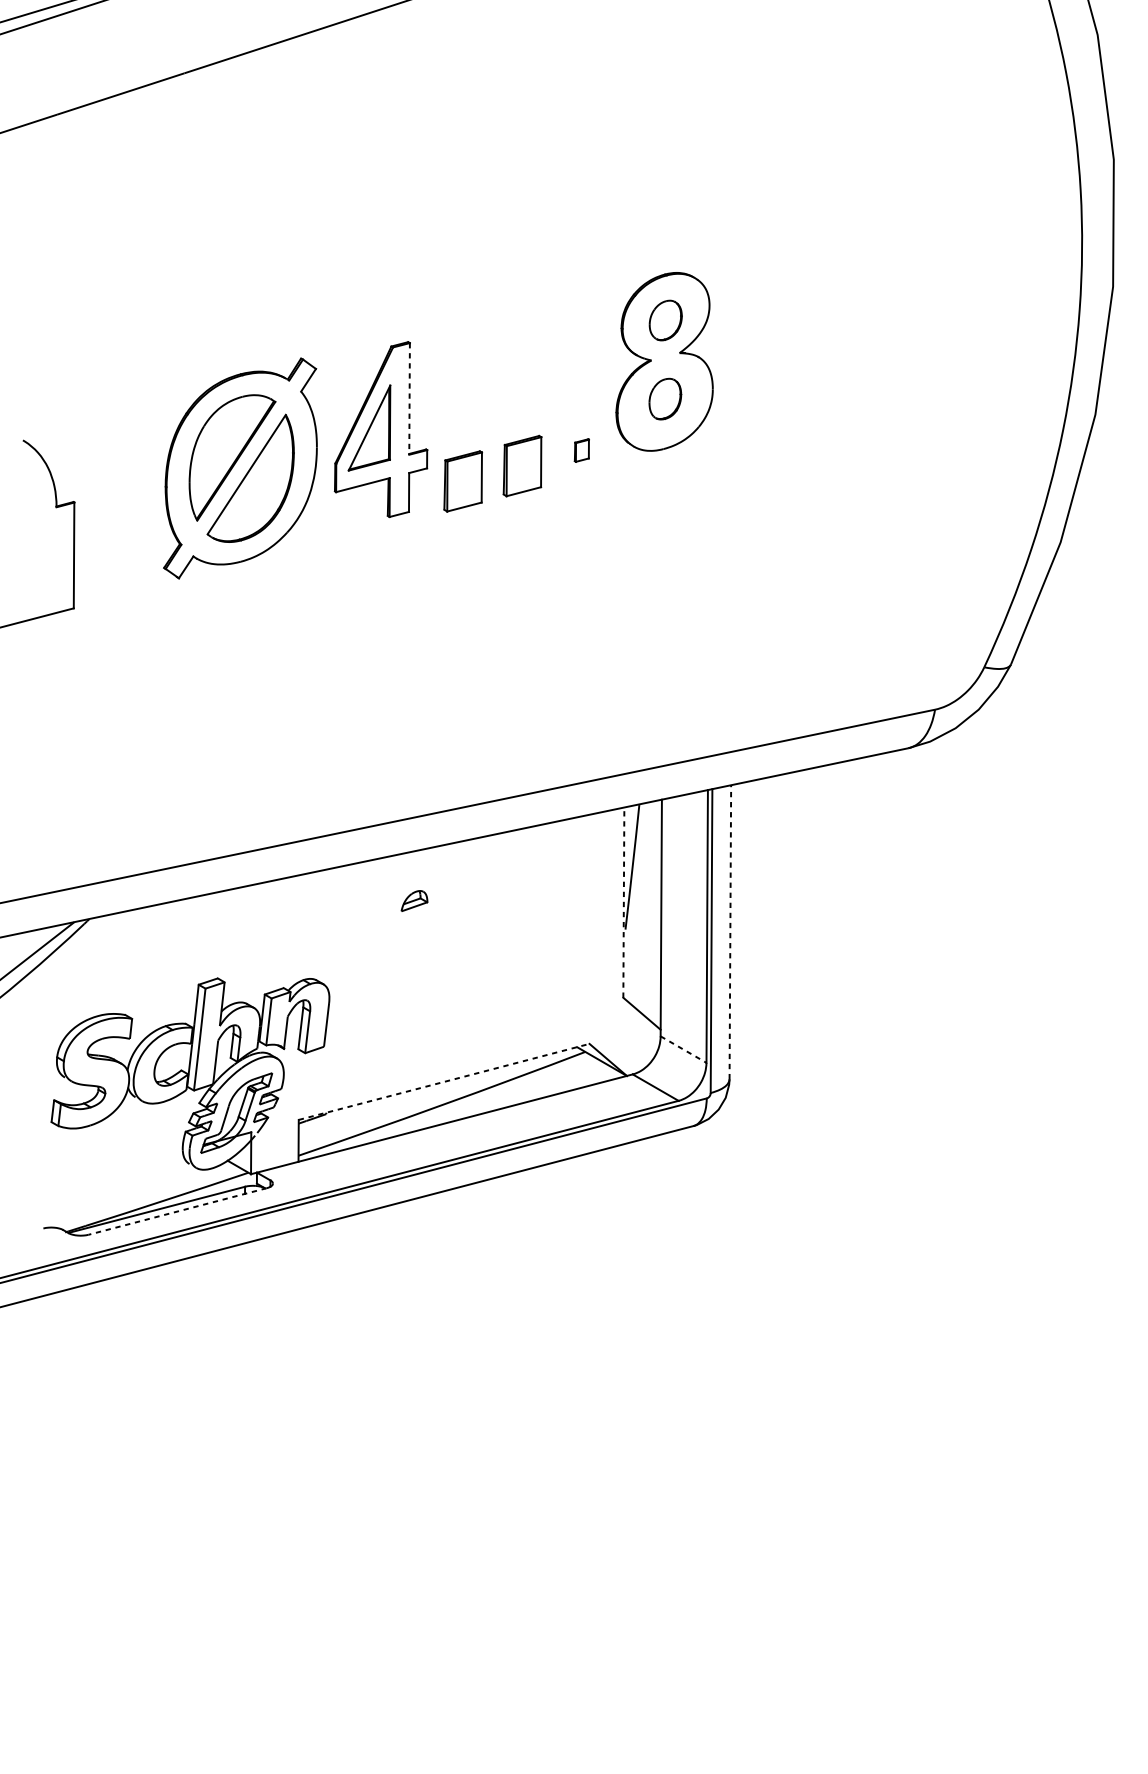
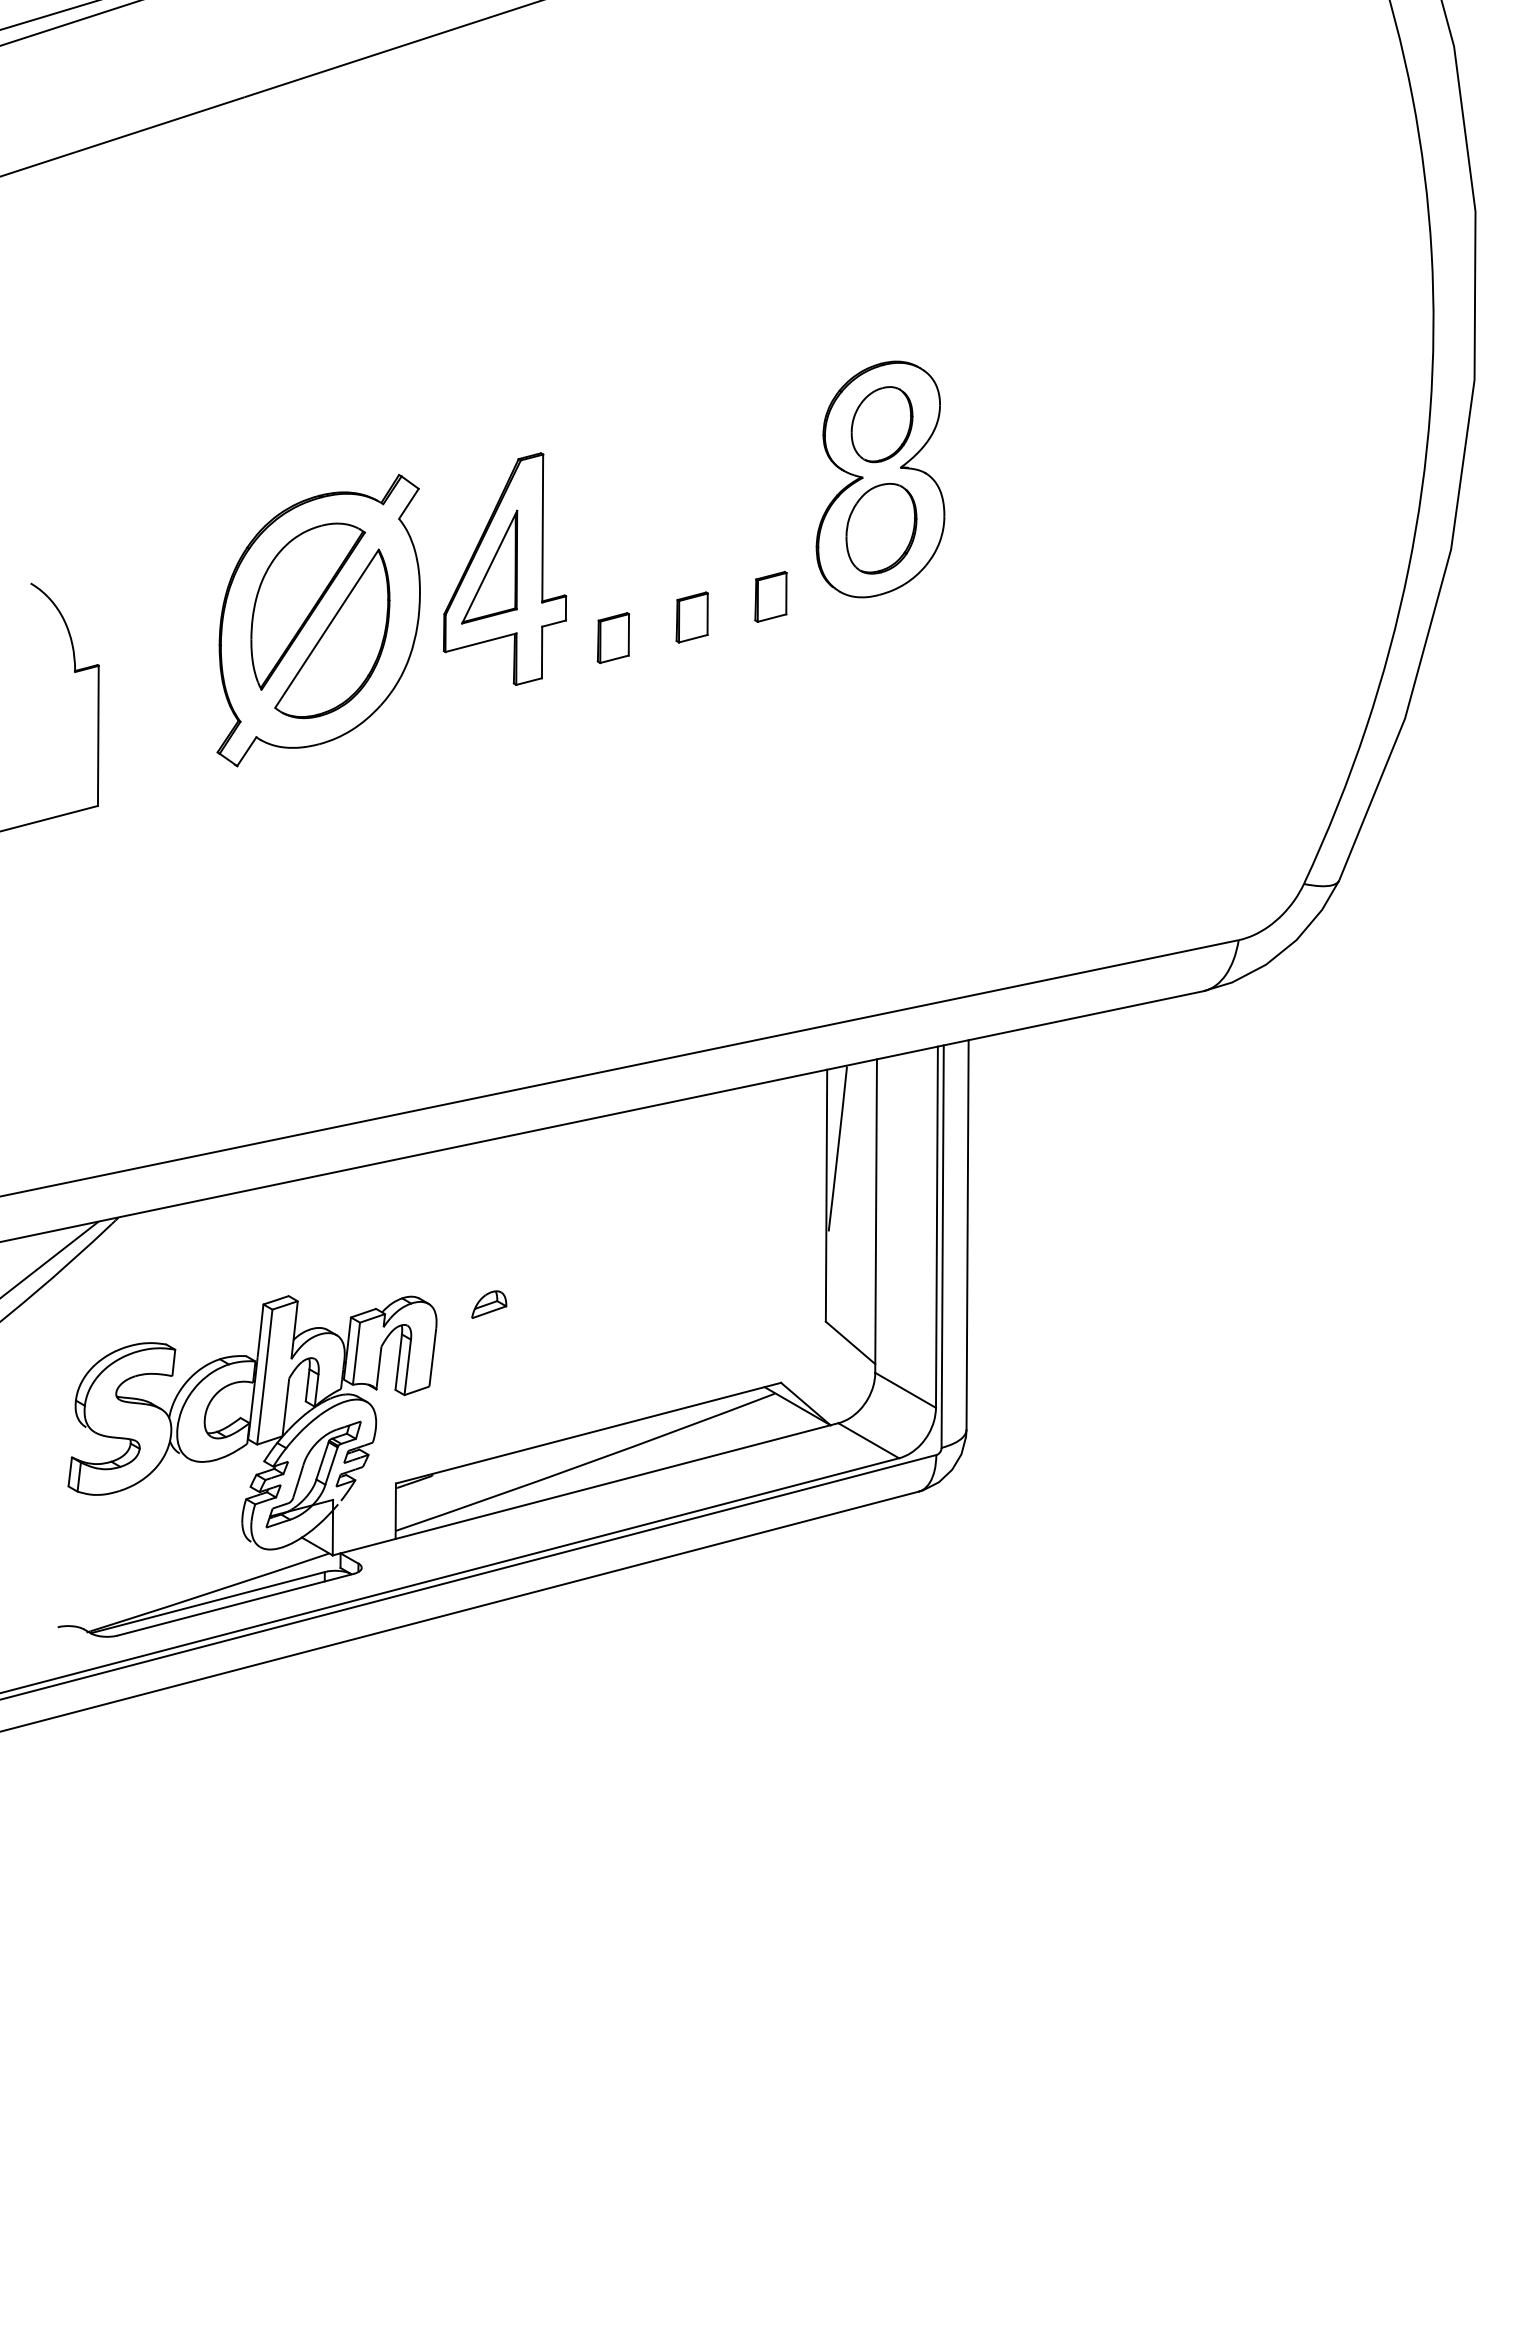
part: (665, 320) -> (881, 424), size x1.43
line: (409, 398) -> (542, 528), dashed -> solid
part: (665, 398) -> (881, 528), size x1.67
part: (581, 450) -> (770, 596), size x1.67
part: (521, 466) -> (691, 617), size x0.62
part: (462, 481) -> (612, 638), size x0.62
part: (414, 900) -> (489, 1304), moved
line: (623, 902) -> (826, 1195), dashed -> solid
line: (730, 931) -> (967, 1234), dashed -> solid
line: (684, 1049) -> (906, 1390), dashed -> solid
line: (444, 1082) -> (589, 1433), dashed -> solid
line: (177, 1211) -> (235, 1604), dashed -> solid

